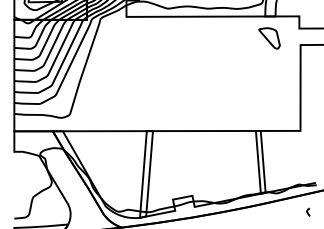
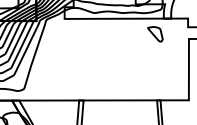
part: (269, 38) -> (155, 34), moved

